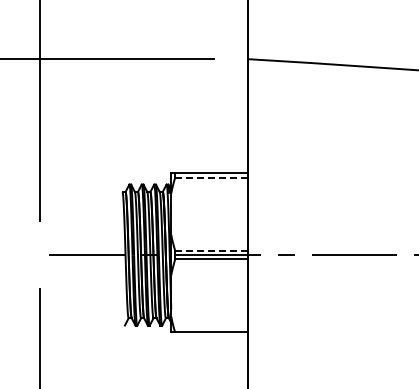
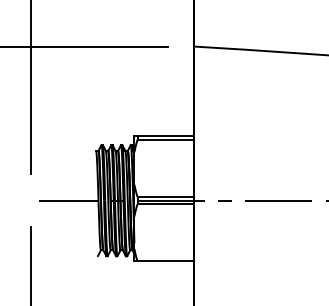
line: (210, 177) -> (165, 139), dashed -> solid
line: (210, 250) -> (165, 197), dashed -> solid

